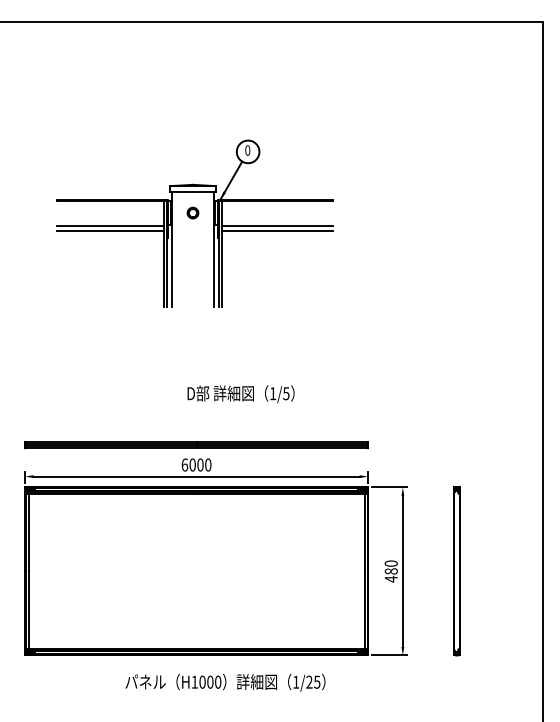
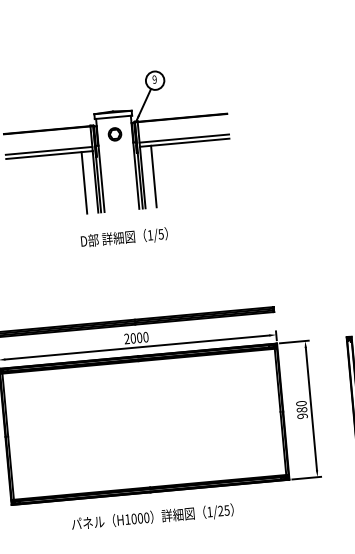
text: (247, 150) -> (154, 79), 0 -> 9
part: (192, 212) -> (114, 133), size x1.43
line: (150, 269) -> (84, 183), added
line: (235, 269) -> (153, 176), added
text: (240, 394) -> (124, 238), moved
text: (184, 464) -> (126, 338), 6000 -> 2000
text: (390, 578) -> (301, 415), 480 -> 980
text: (225, 682) -> (152, 517), moved

